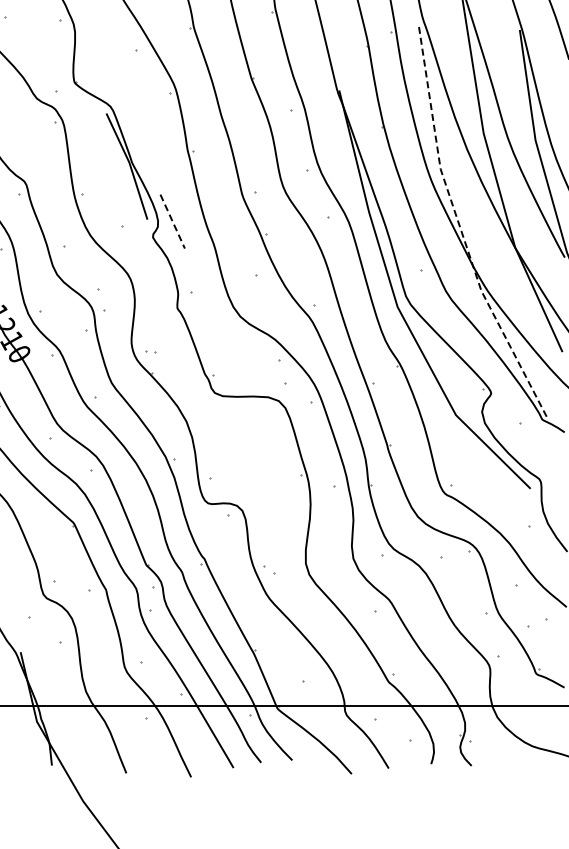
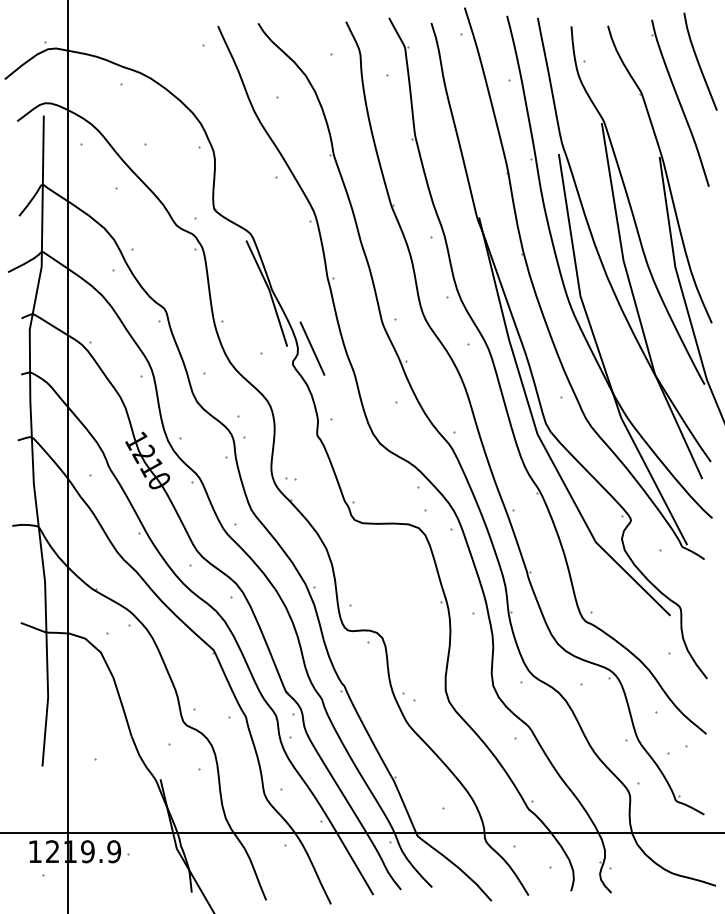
line: (172, 221) -> (312, 348), dashed -> solid
line: (461, 230) -> (601, 357), dashed -> solid

